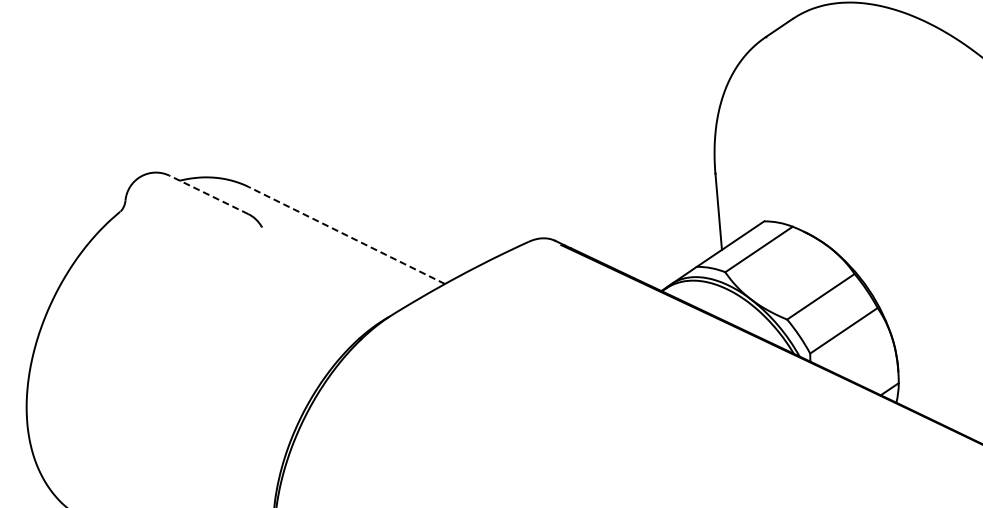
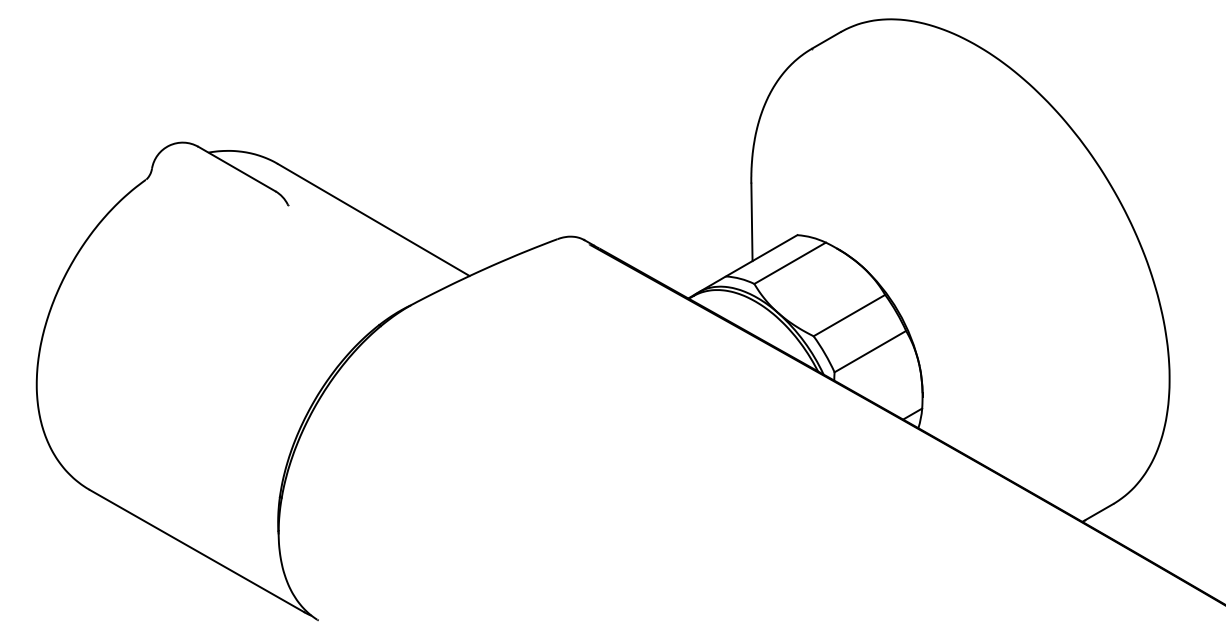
line: (208, 195) -> (236, 169), dashed -> solid
line: (346, 236) -> (373, 220), dashed -> solid

